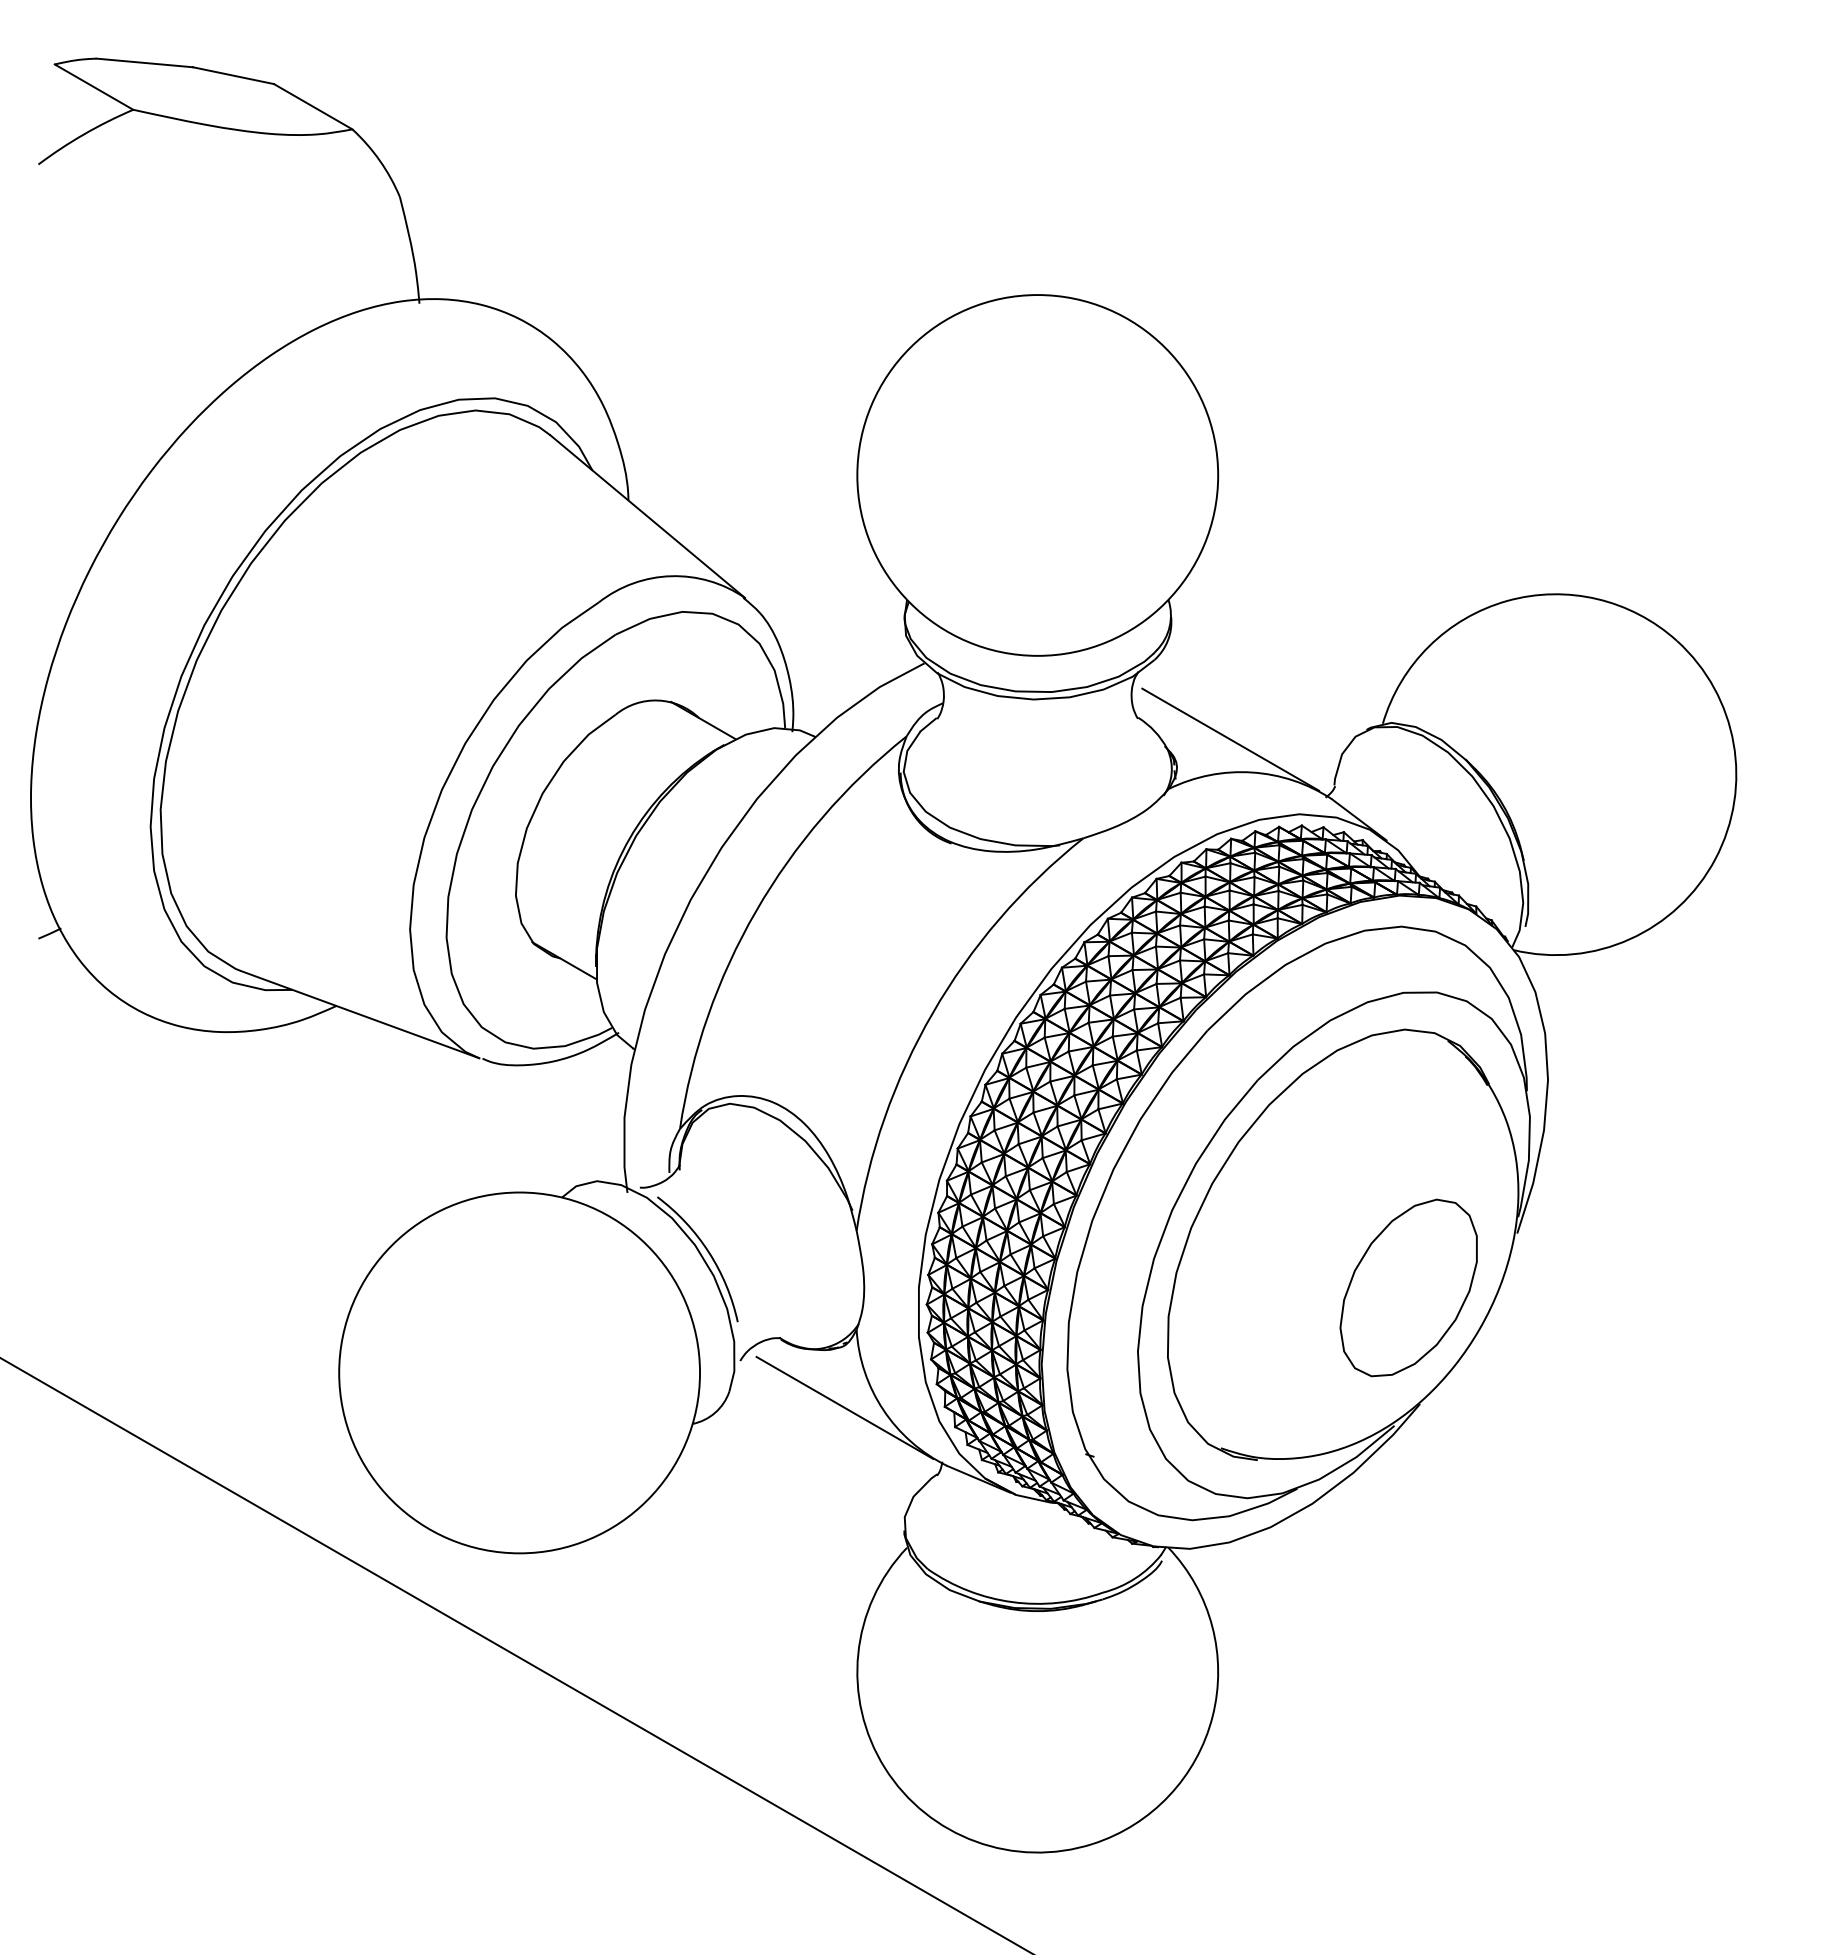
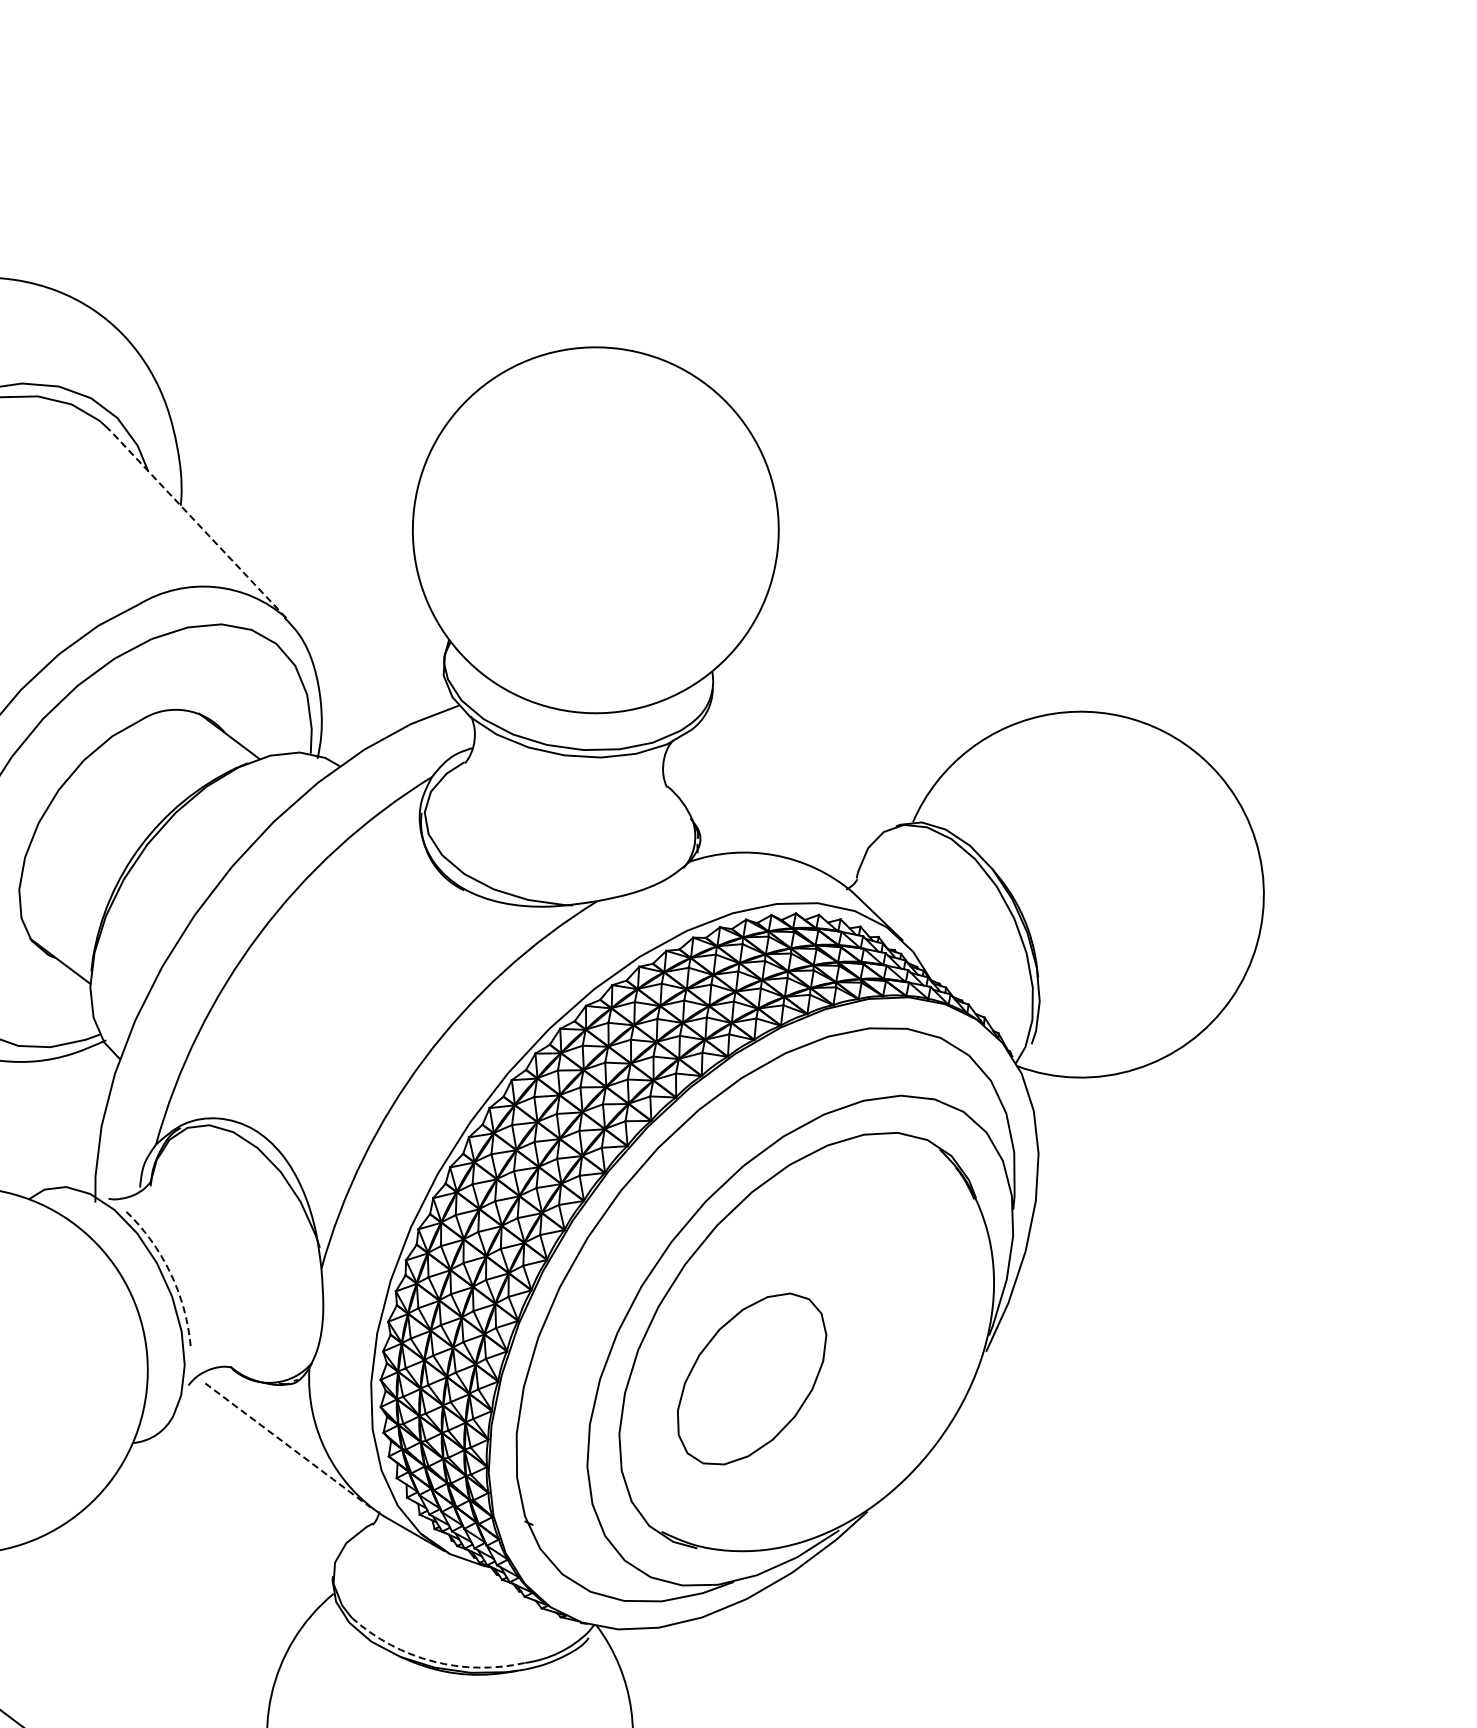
line: (647, 516) -> (197, 524), solid -> dashed
line: (1230, 739) -> (757, 819), removed
arc: (708, 1252) -> (169, 1272), solid -> dashed
part: (1408, 1287) -> (751, 1378), moved
line: (844, 1407) -> (287, 1445), solid -> dashed
arc: (1012, 1602) -> (433, 1661), solid -> dashed

